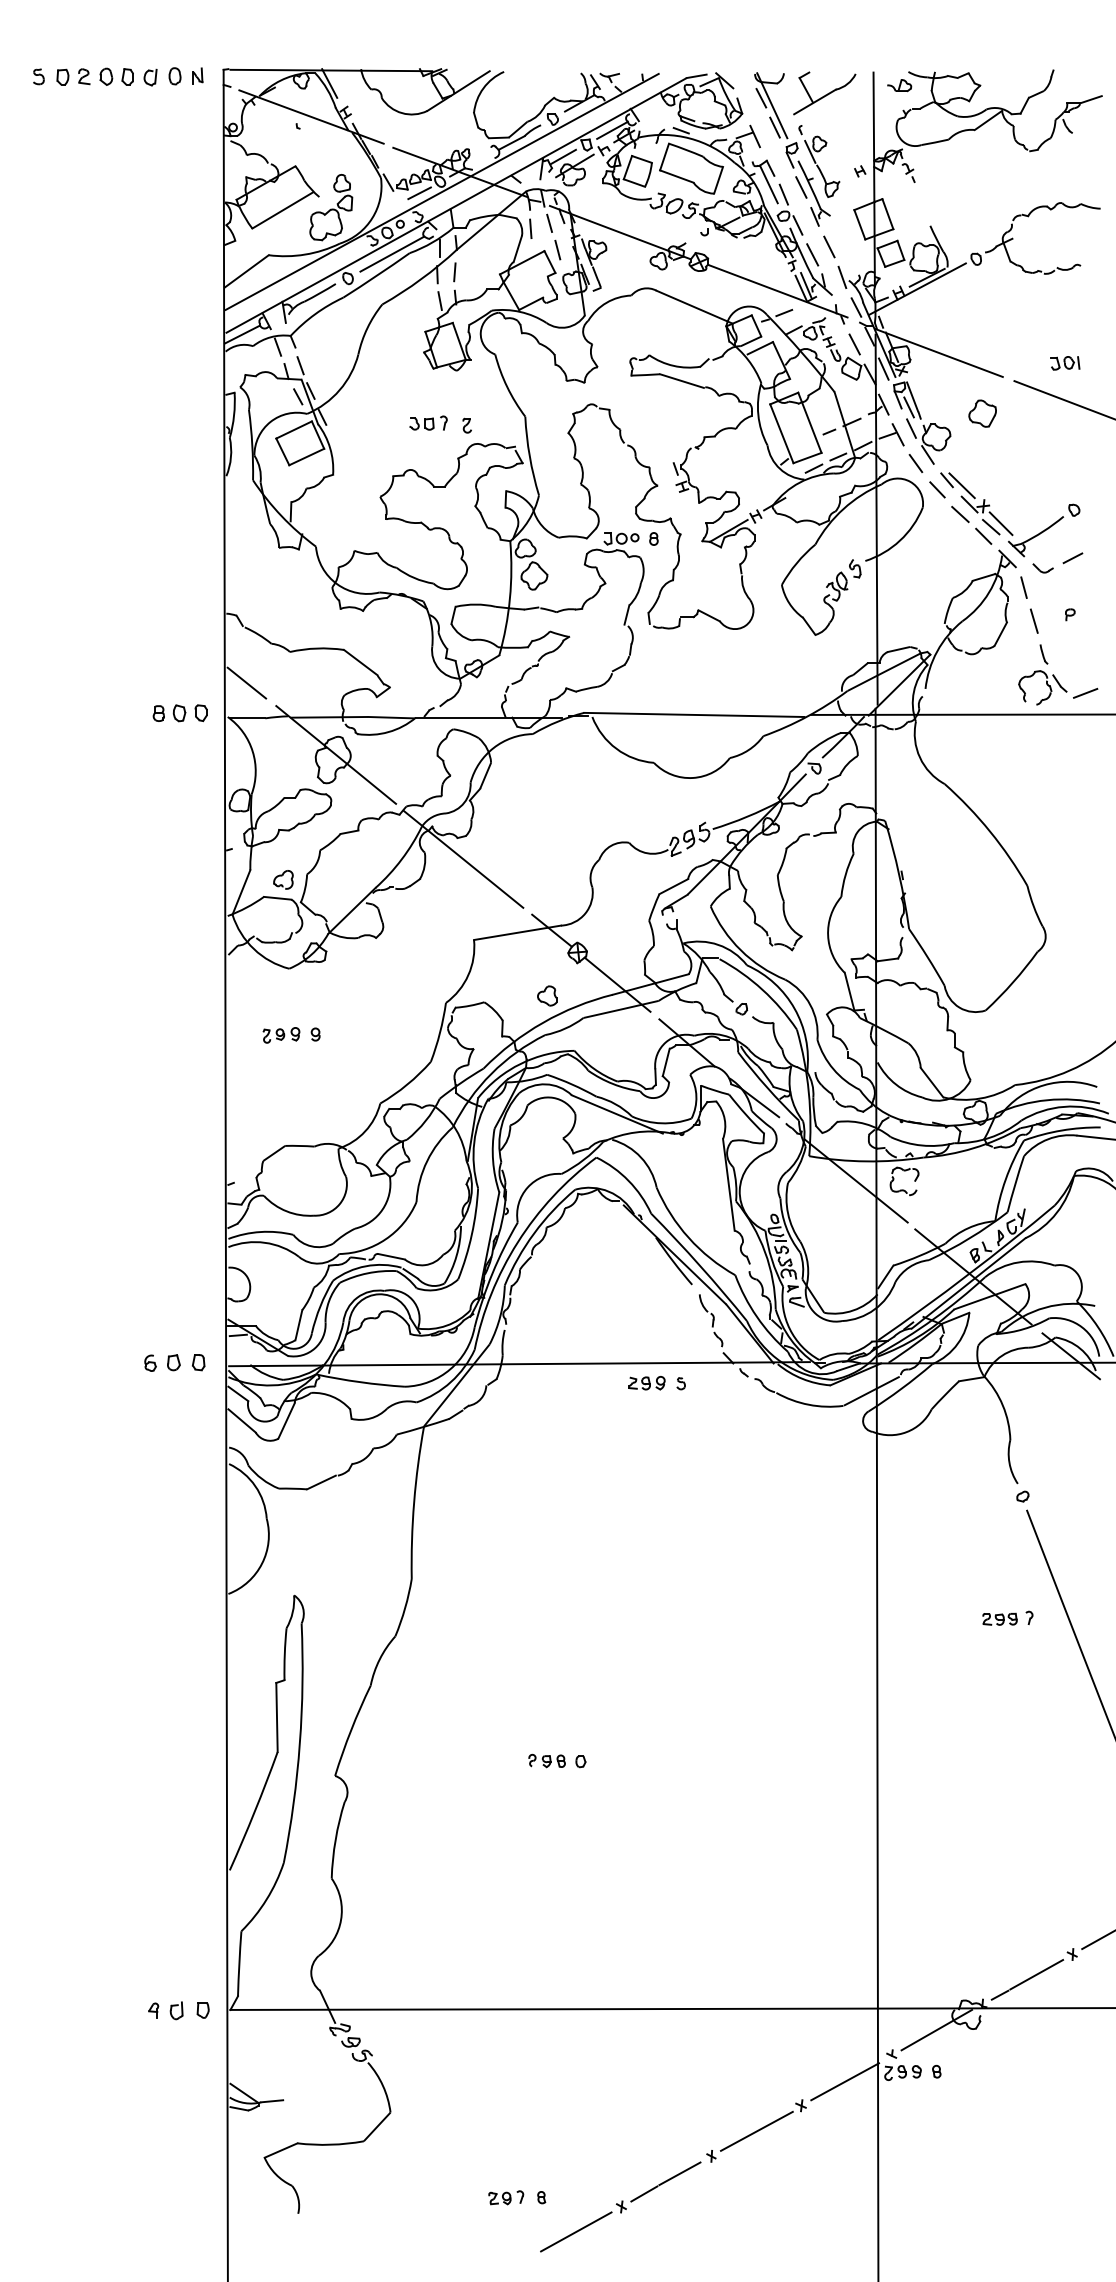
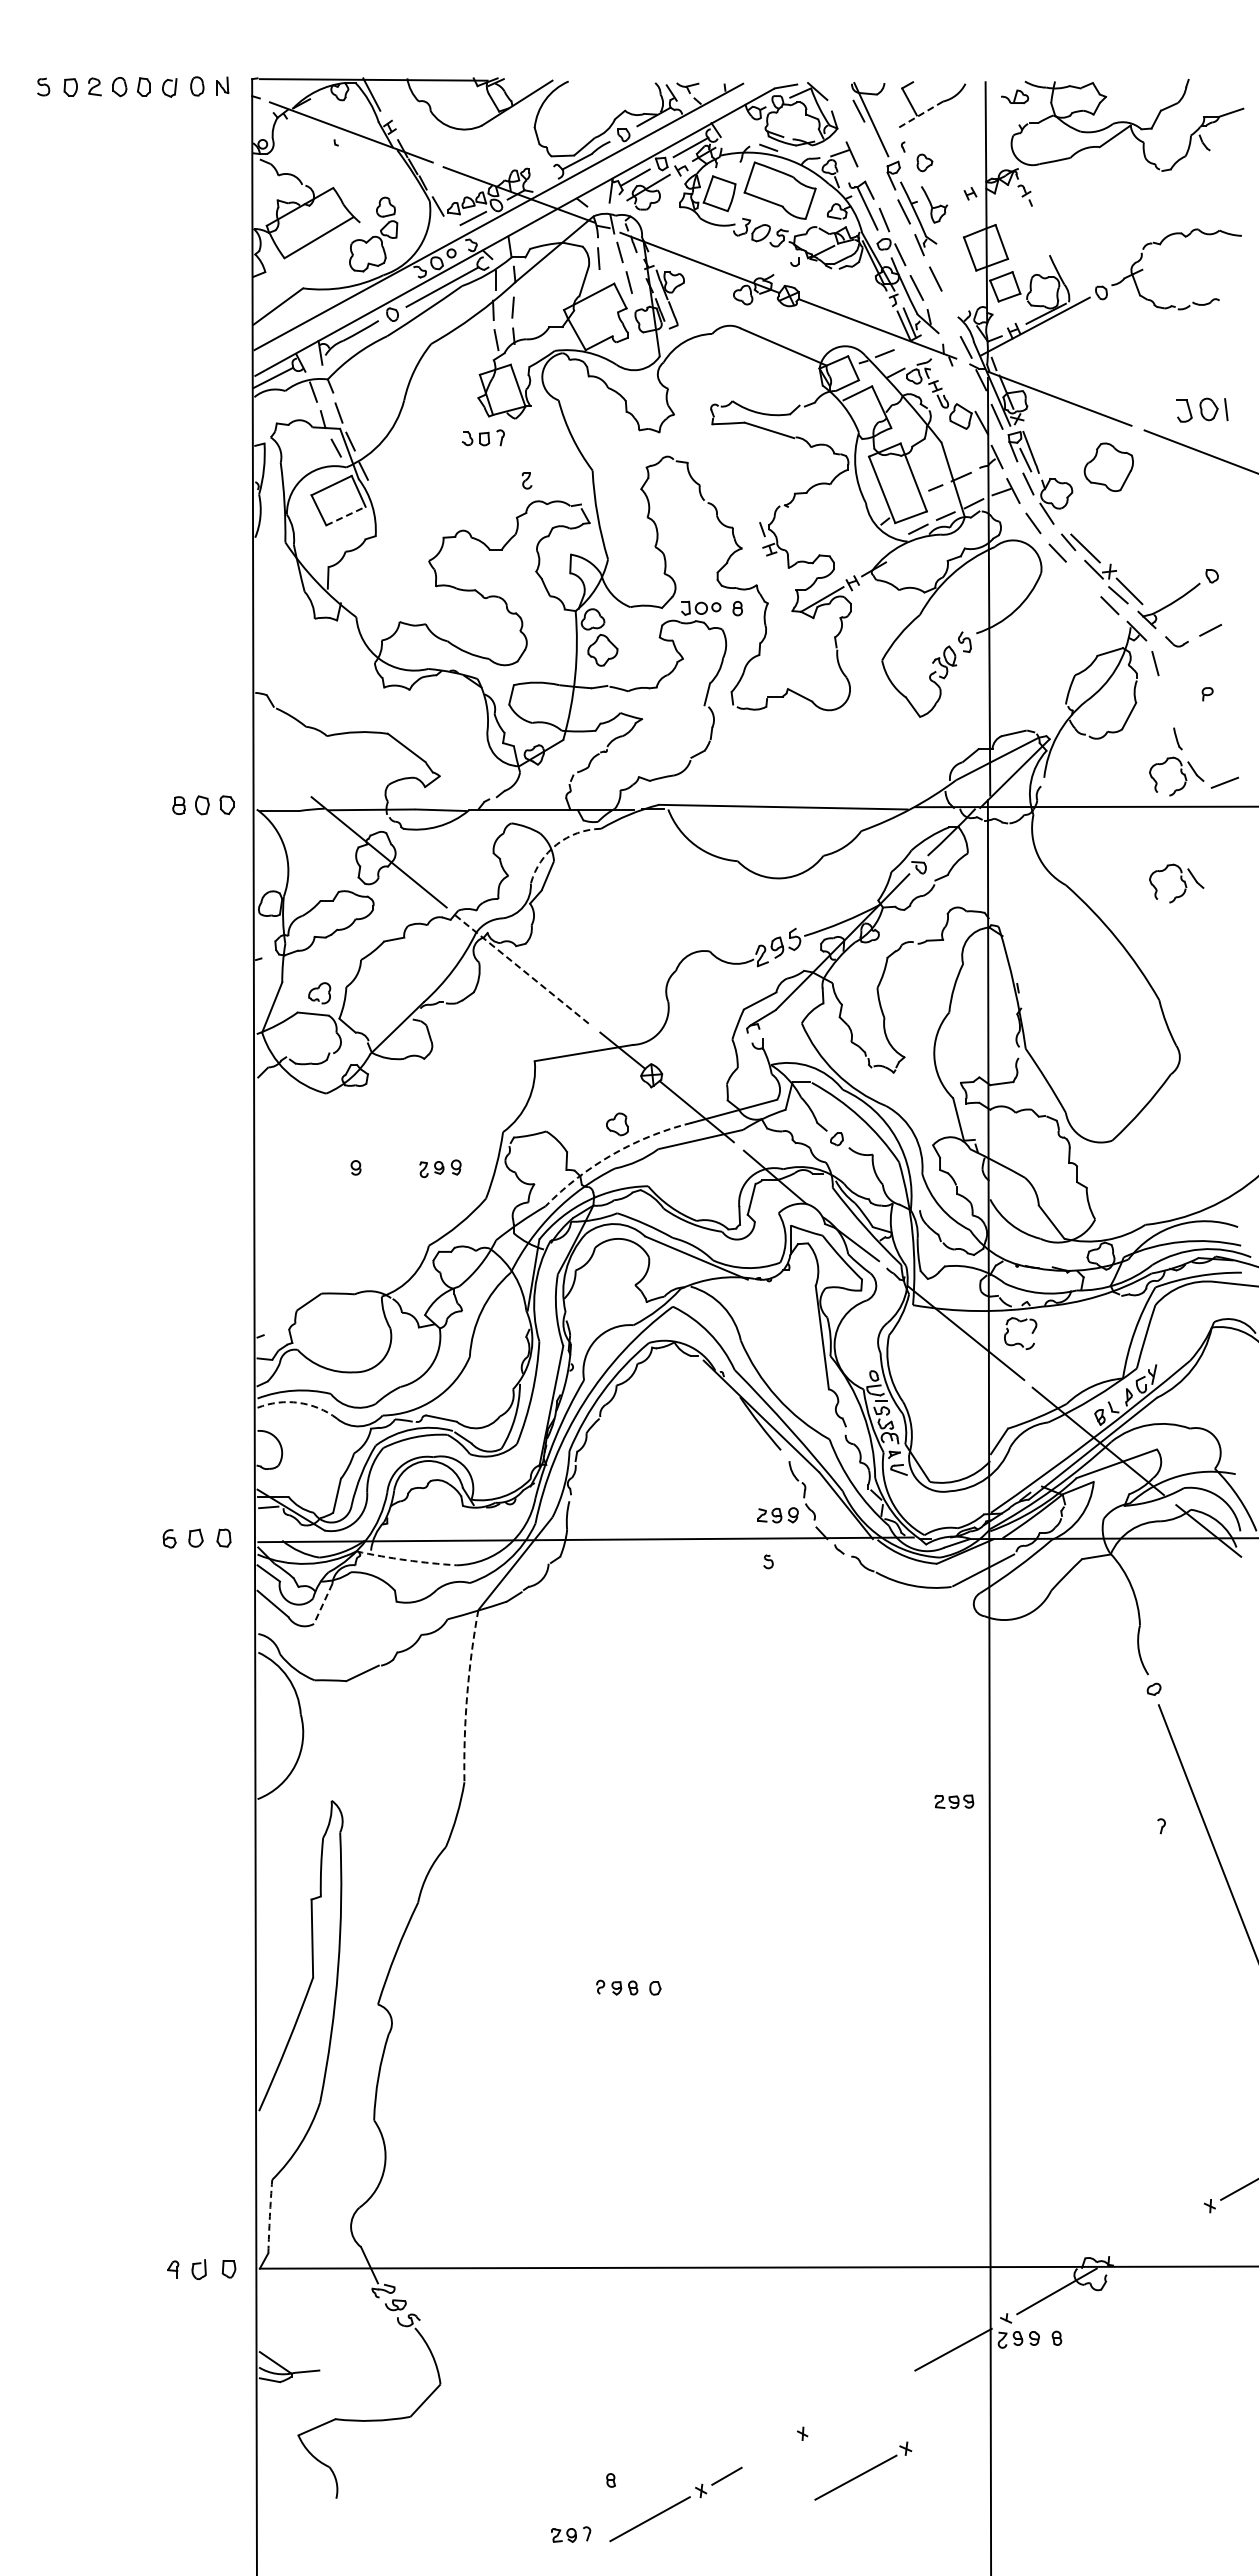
line: (814, 102) -> (919, 115), solid -> dashed
line: (775, 127) -> (874, 144), removed
line: (809, 151) -> (913, 171), removed
line: (842, 277) -> (950, 313), removed
line: (854, 343) -> (964, 388), removed
part: (1064, 363) -> (1201, 410), size x1.6
part: (982, 413) -> (1108, 466), size x1.6
part: (427, 422) -> (482, 437), moved
line: (306, 457) -> (345, 516), solid -> dashed
line: (960, 514) -> (1083, 580), removed
line: (1033, 621) -> (1166, 701), removed
line: (246, 682) -> (278, 770), removed
arc: (493, 748) -> (556, 844), solid -> dashed
part: (1042, 782) -> (1176, 883), added
line: (463, 859) -> (522, 970), solid -> dashed
arc: (542, 1022) -> (612, 1154), solid -> dashed
part: (281, 1035) -> (440, 1168), moved
arc: (264, 1242) -> (298, 1402), solid -> dashed
arc: (360, 1382) -> (406, 1560), solid -> dashed
part: (646, 1383) -> (777, 1515), moved
line: (285, 1421) -> (322, 1604), solid -> dashed
arc: (414, 1502) -> (467, 1695), solid -> dashed
part: (1000, 1619) -> (954, 1801), moved
arc: (239, 1963) -> (269, 2216), solid -> dashed
line: (1027, 1979) -> (1159, 2234), removed
part: (763, 2125) -> (863, 2470), moved
line: (679, 2173) -> (766, 2453), removed
part: (506, 2197) -> (571, 2534), moved

